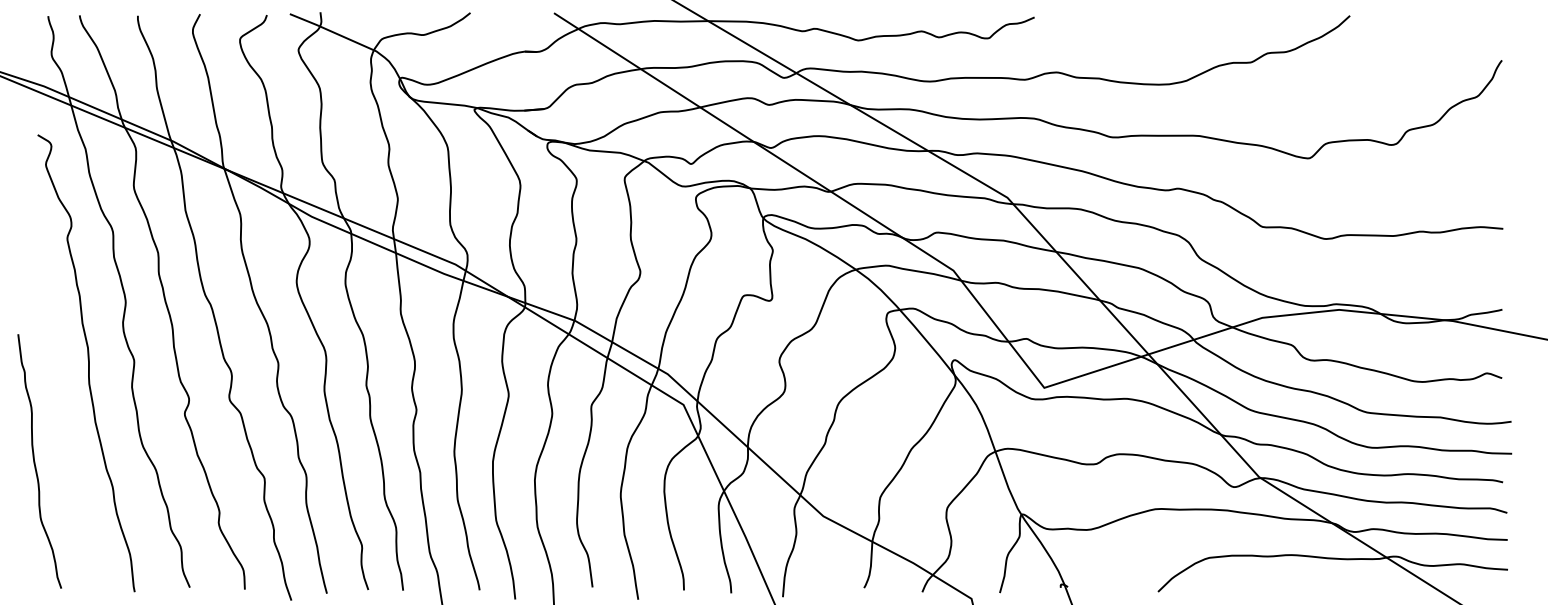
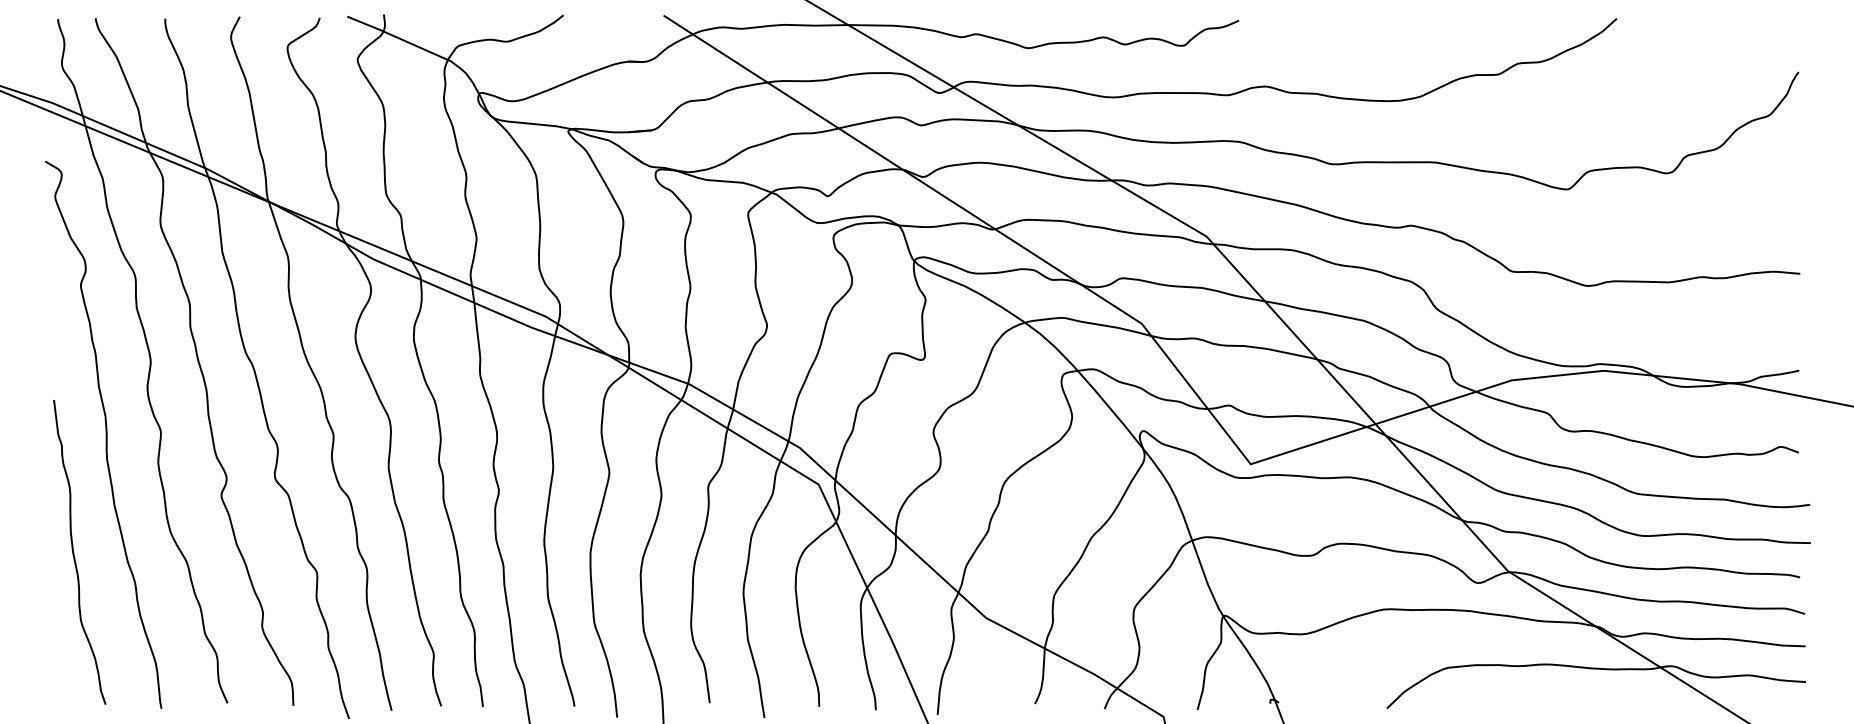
curve: (35, 461) -> (74, 552), moved

